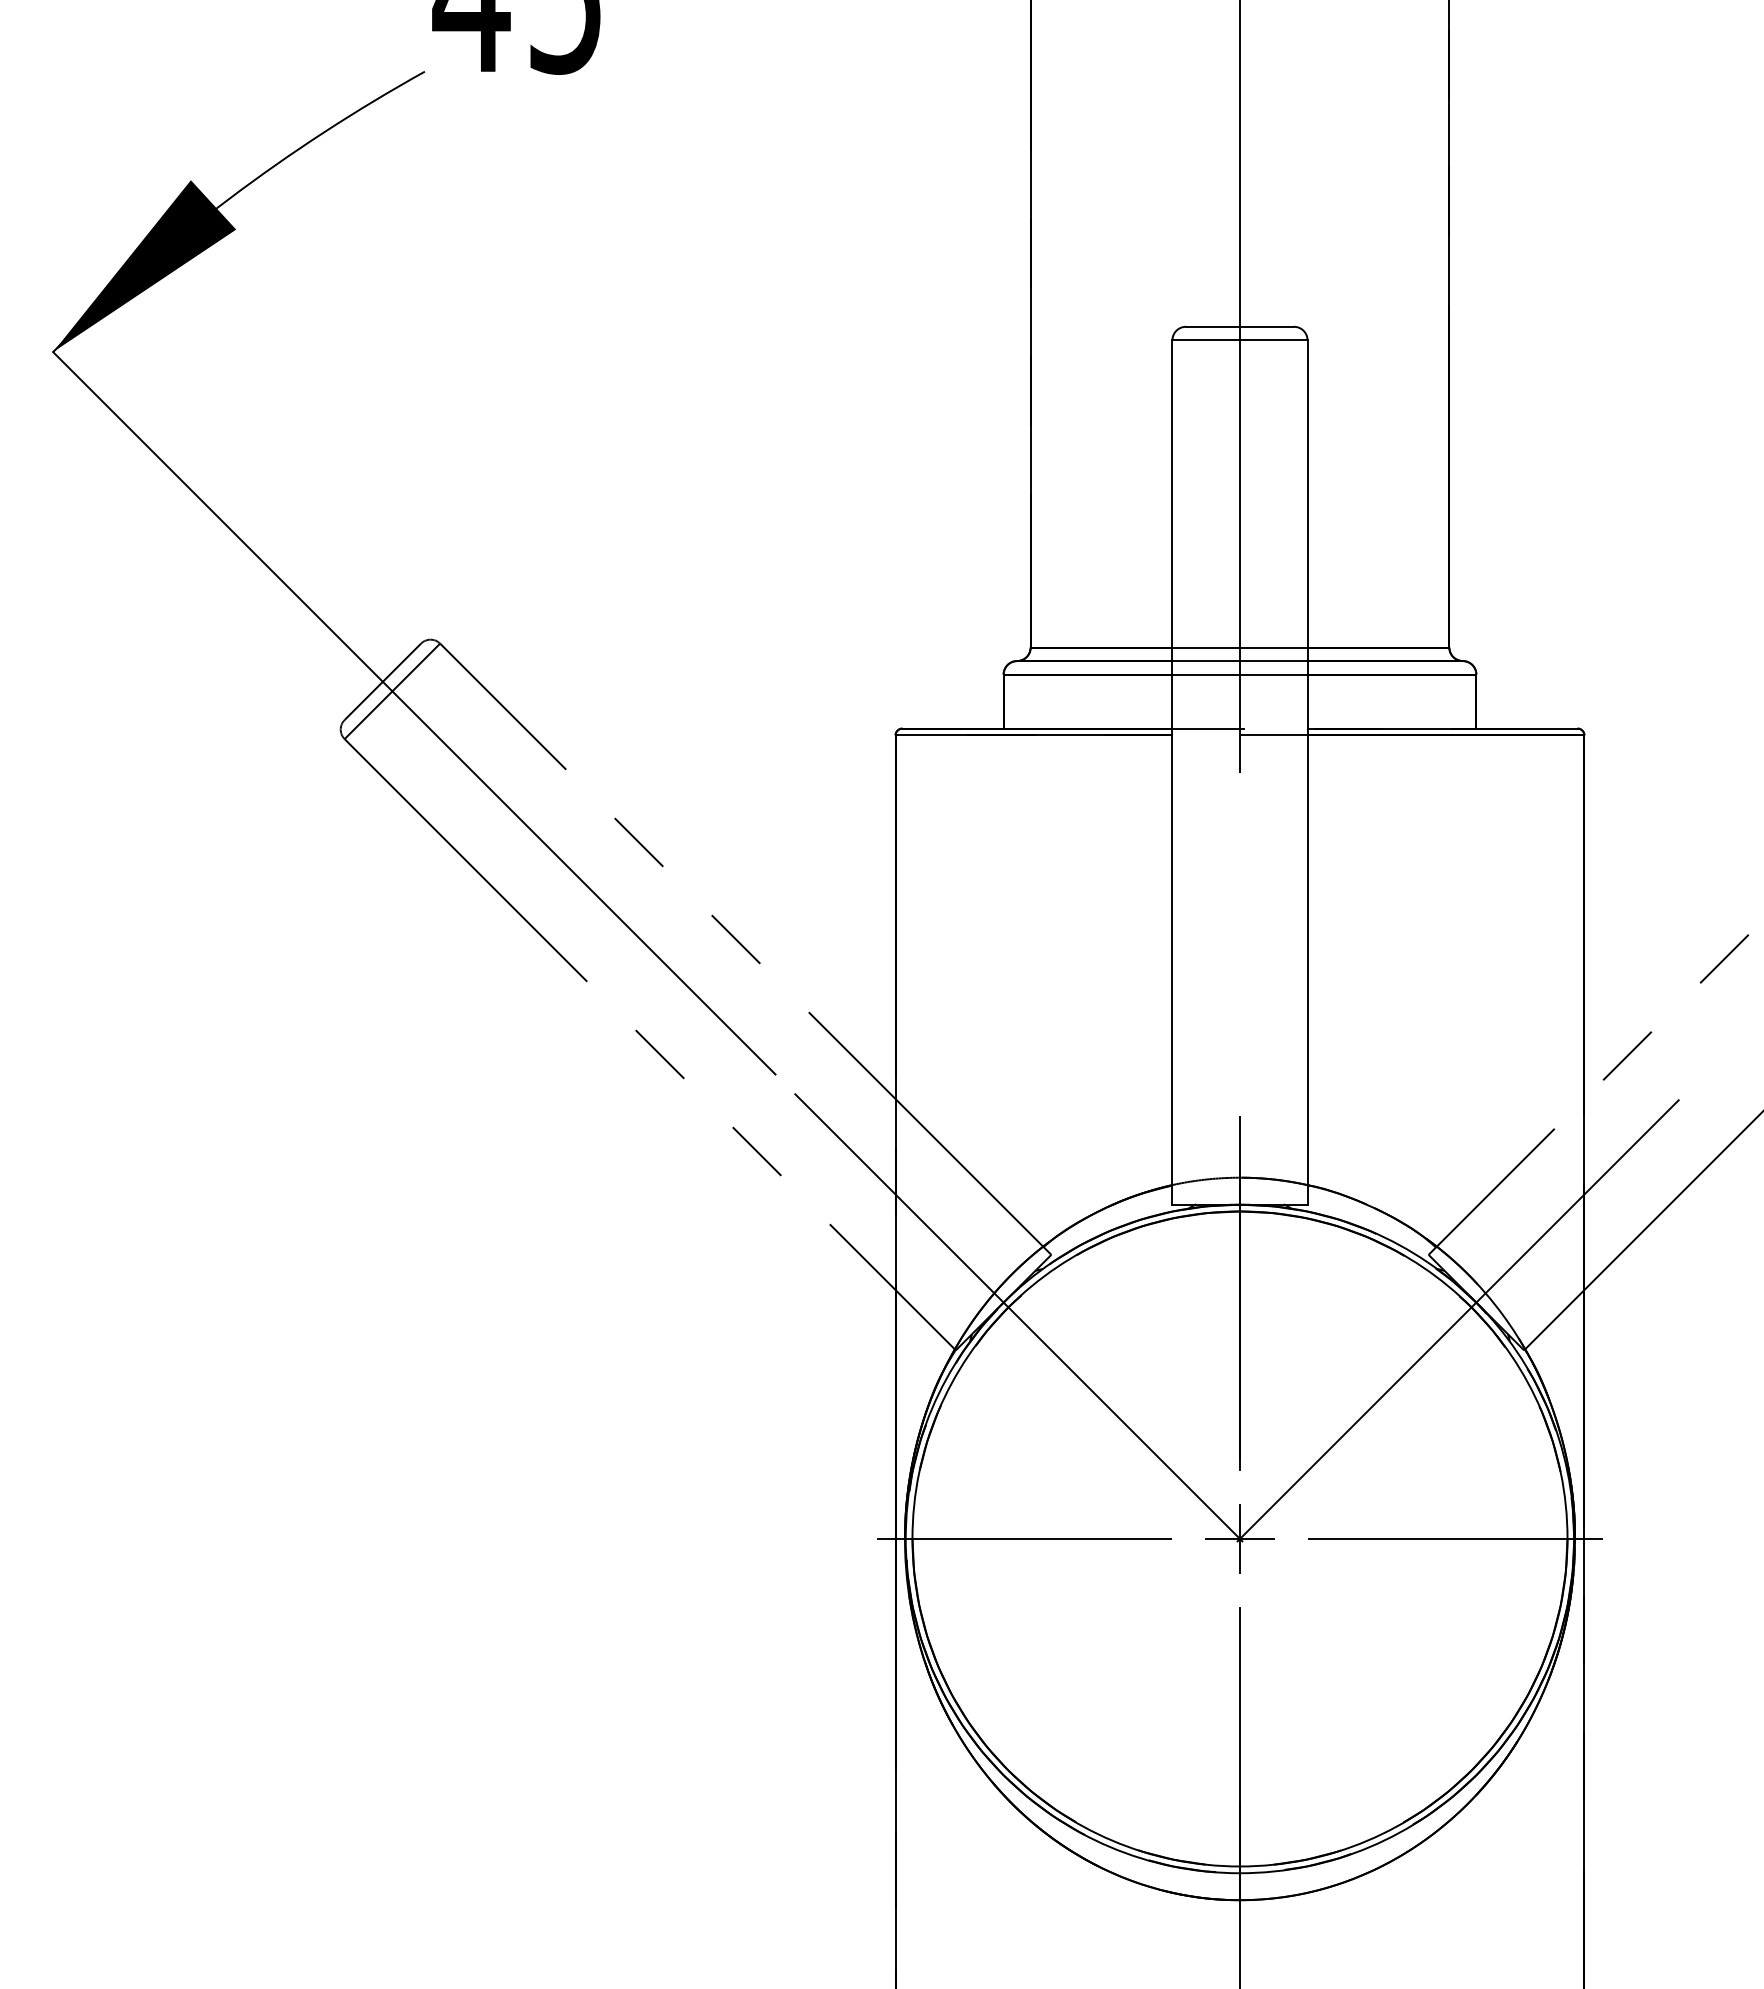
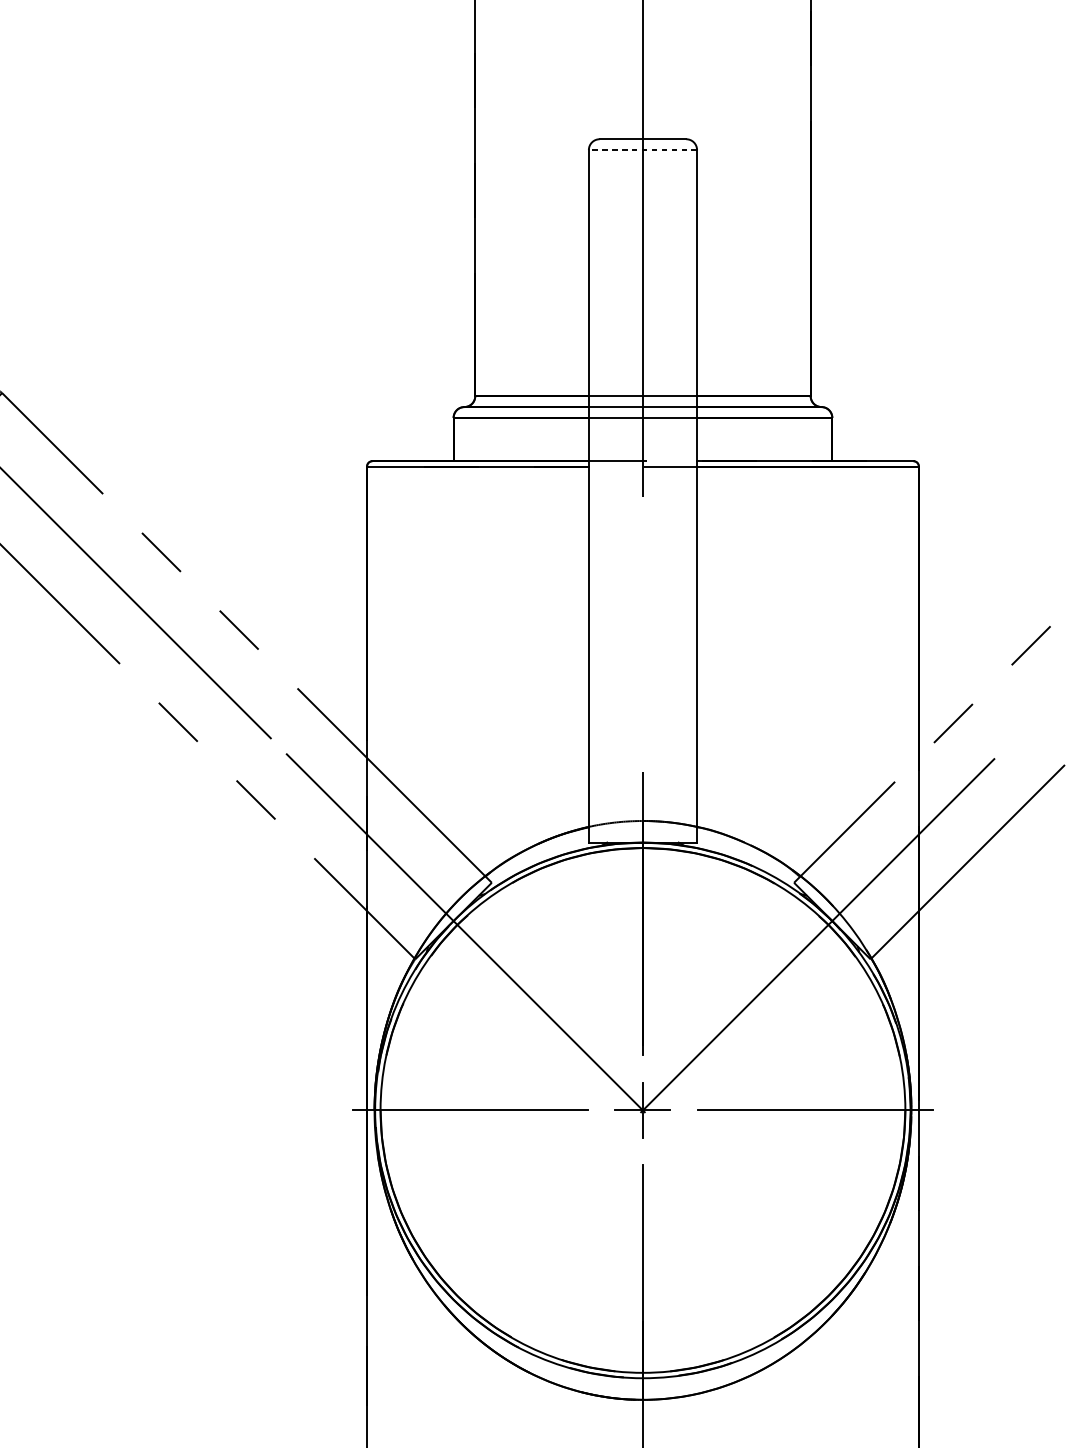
line: (1240, 340) -> (643, 150), solid -> dashed

